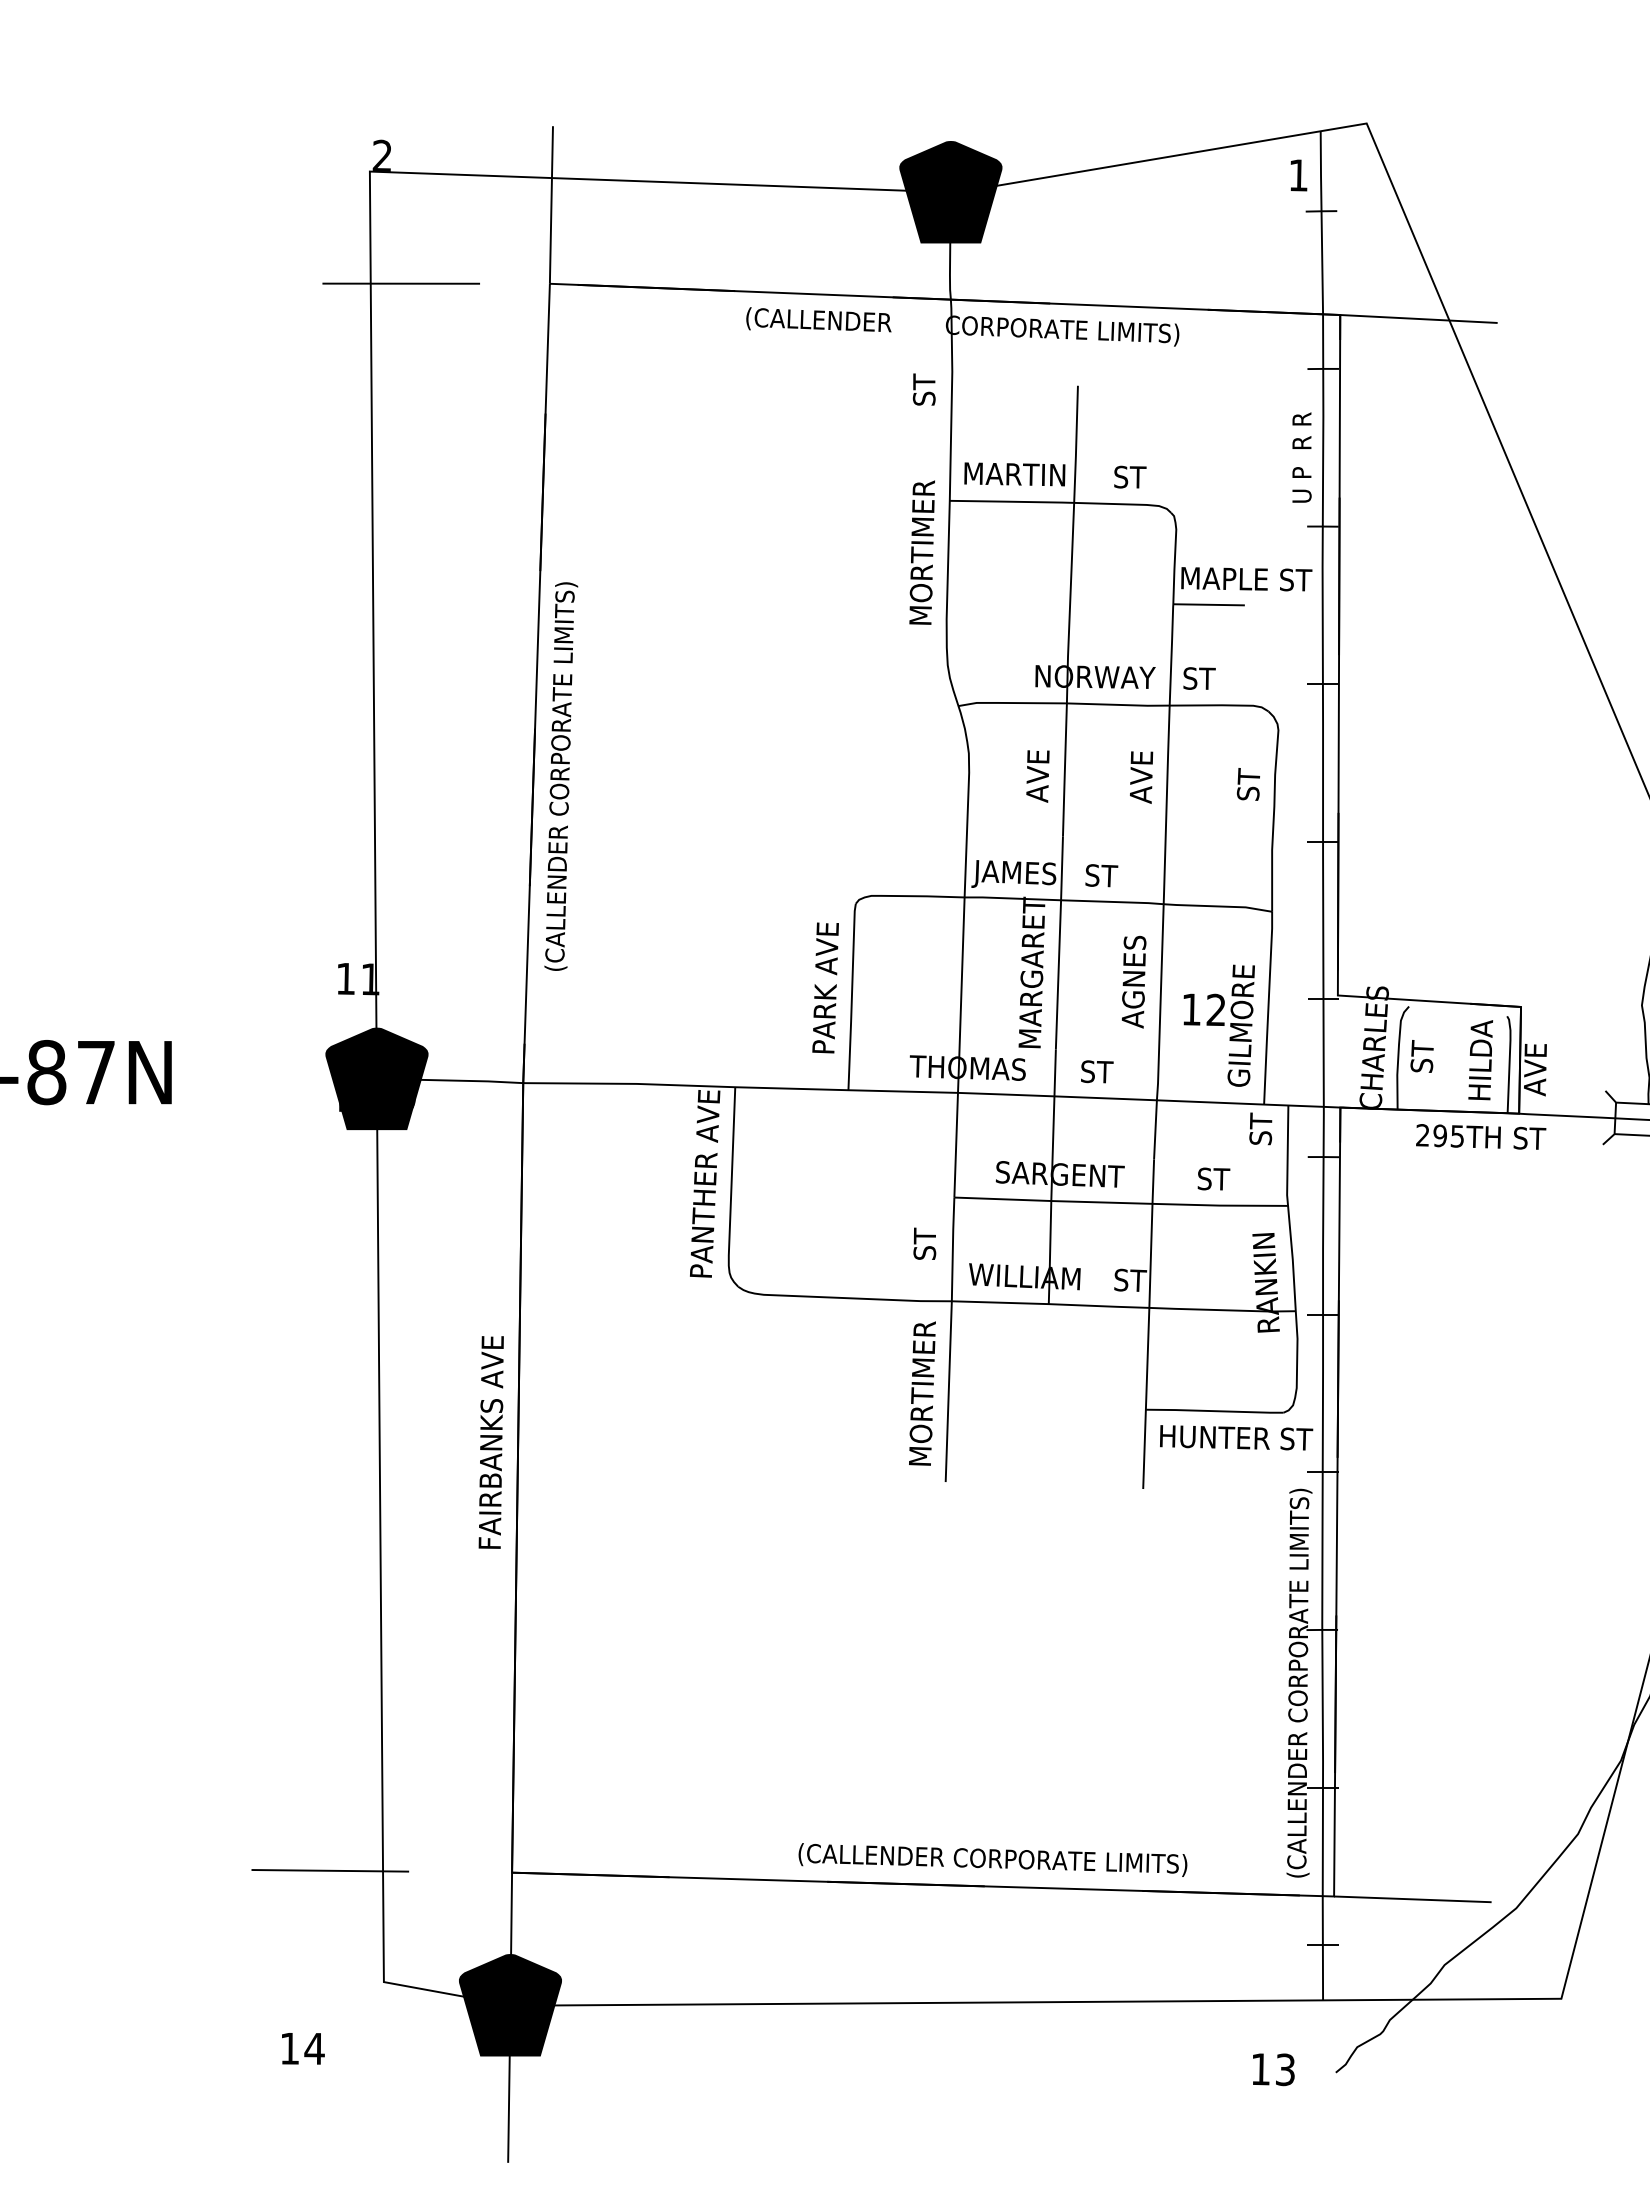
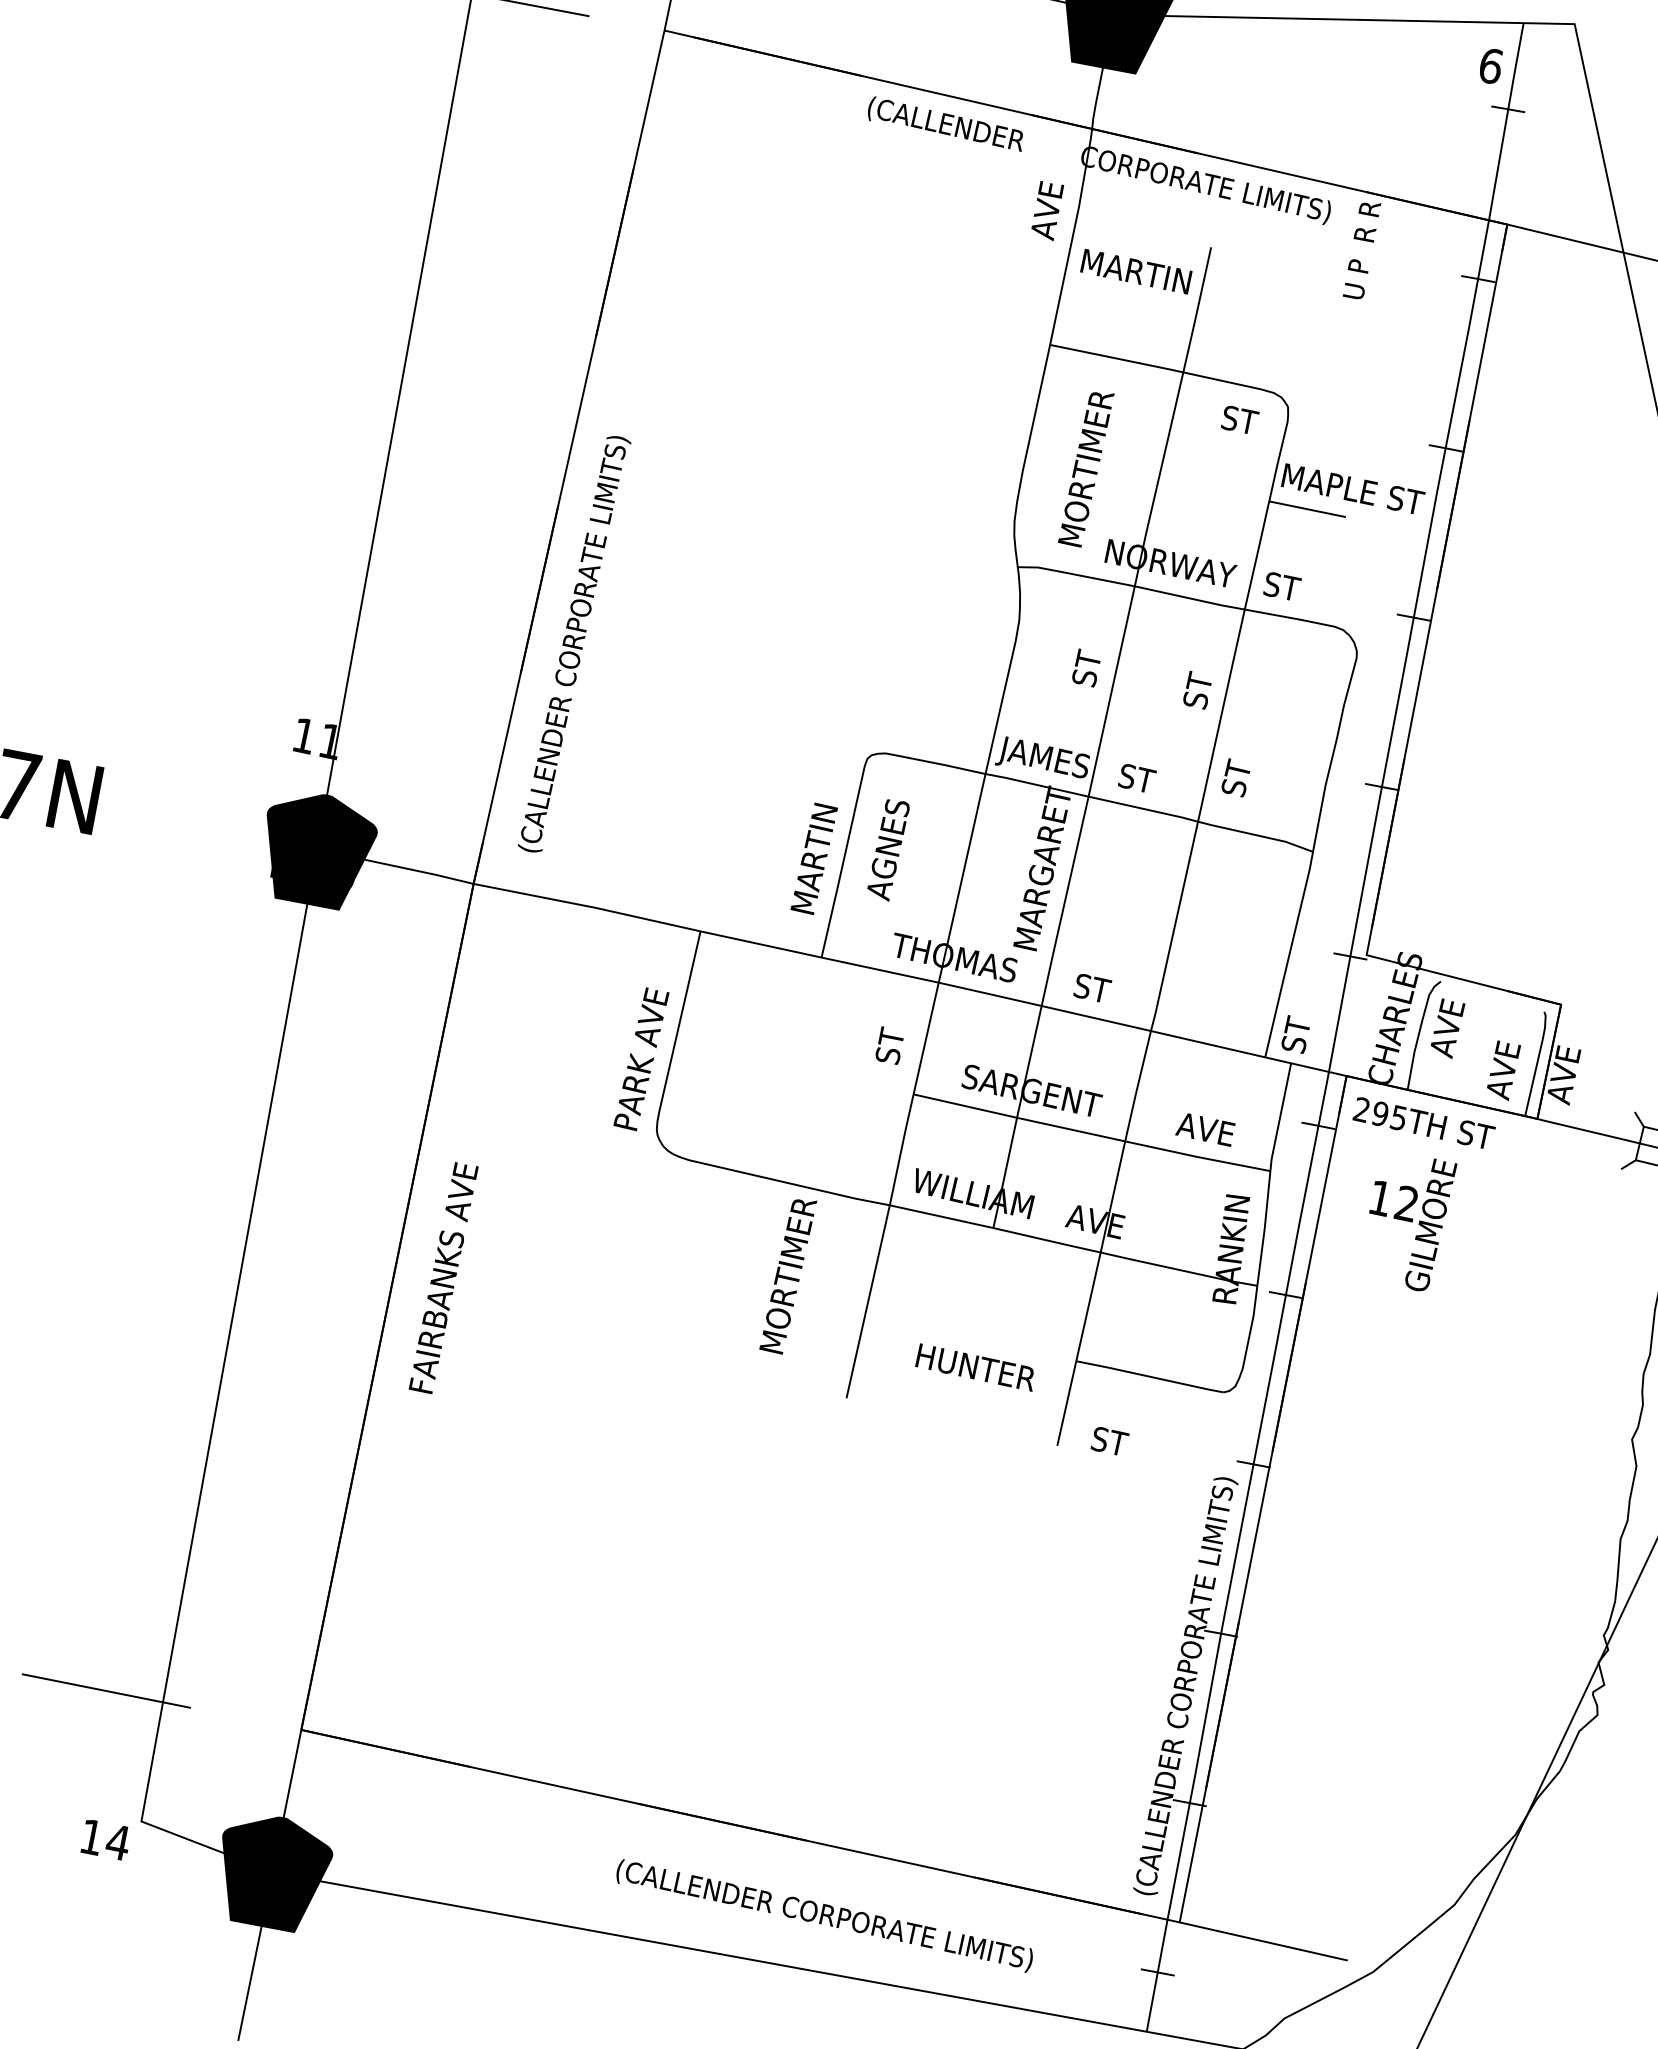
text: (1298, 175) -> (1490, 66), 1 -> 6
text: (923, 380) -> (1046, 210), ST -> AVE
text: (1301, 457) -> (1361, 249), moved
text: (1014, 474) -> (1135, 271), moved
text: (1130, 476) -> (1240, 419), moved
text: (921, 552) -> (1085, 468), moved
text: (561, 776) -> (574, 644), moved
text: (1037, 776) -> (1088, 658), AVE -> ST
text: (1141, 777) -> (1199, 681), AVE -> ST
text: (1247, 784) -> (1235, 777), moved
text: (1133, 982) -> (887, 850), moved
text: (825, 986) -> (817, 841), PARK AVE -> MARTIN
text: (1218, 1025) -> (1406, 1220), moved
text: (1422, 1047) -> (1447, 1028), ST -> AVE
text: (1480, 1061) -> (1506, 1055), HILDA -> AVE
text: (1260, 1128) -> (1295, 1034), moved
text: (1481, 1136) -> (1424, 1123), moved
text: (705, 1164) -> (652, 1008), PANTHER AVE -> PARK AVE
text: (1222, 1178) -> (1205, 1128), ST -> AVE
text: (924, 1243) -> (889, 1045), moved
text: (1138, 1280) -> (1094, 1220), ST -> AVE
text: (922, 1393) -> (788, 1275), moved
text: (1214, 1437) -> (975, 1367), moved
text: (1296, 1438) -> (1109, 1440), moved
text: (490, 1442) -> (442, 1278), moved
text: (992, 1859) -> (824, 1915), moved
text: (303, 2048) -> (106, 1839), moved

